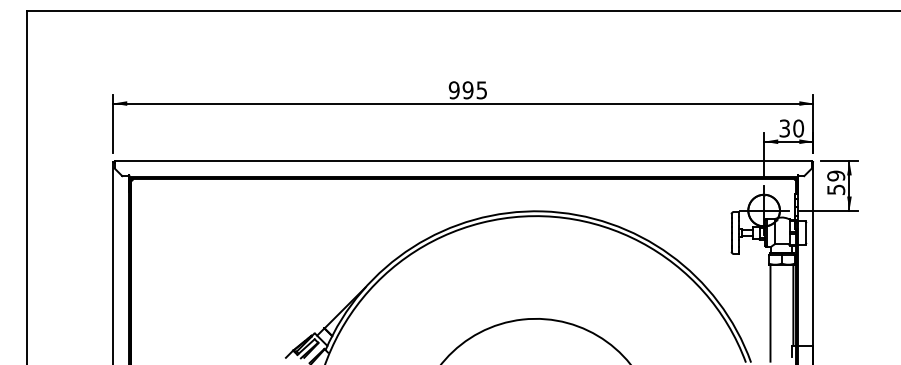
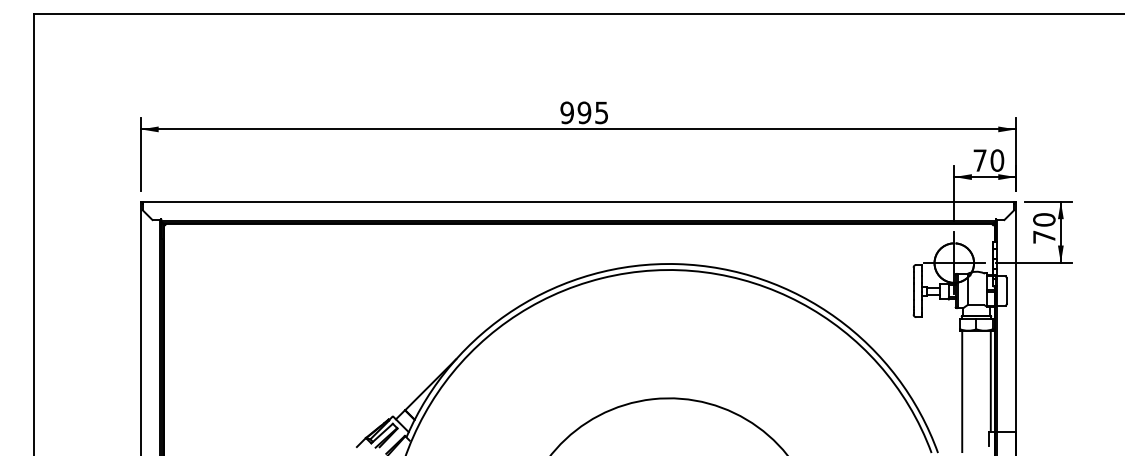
text: (784, 128) -> (979, 160), 30 -> 70
text: (836, 182) -> (1044, 228), 59 -> 70

